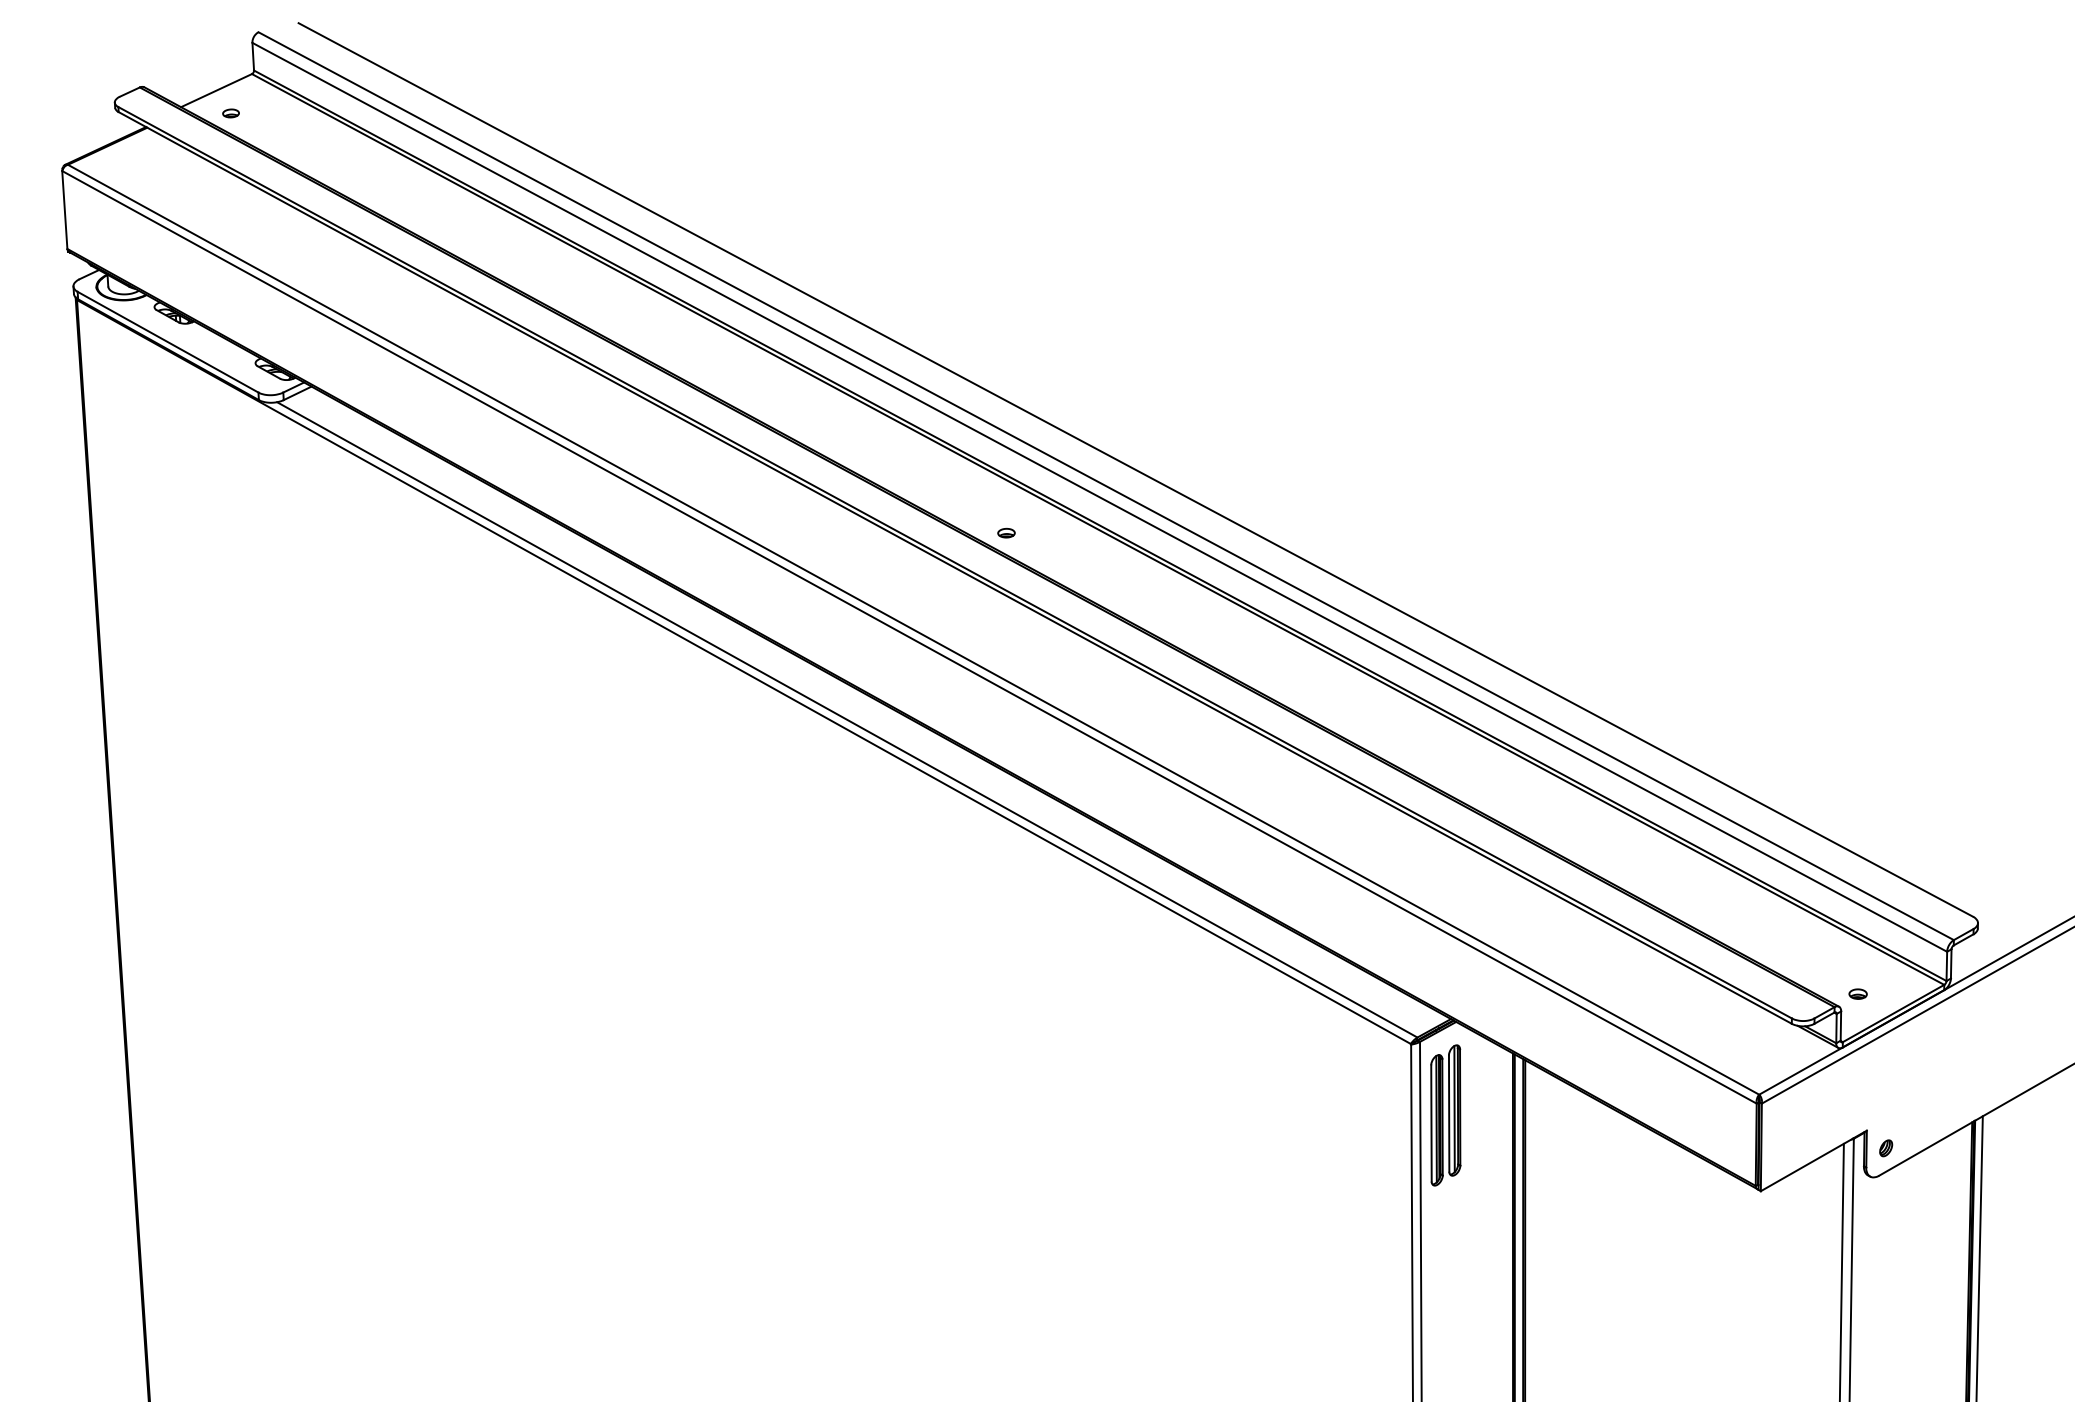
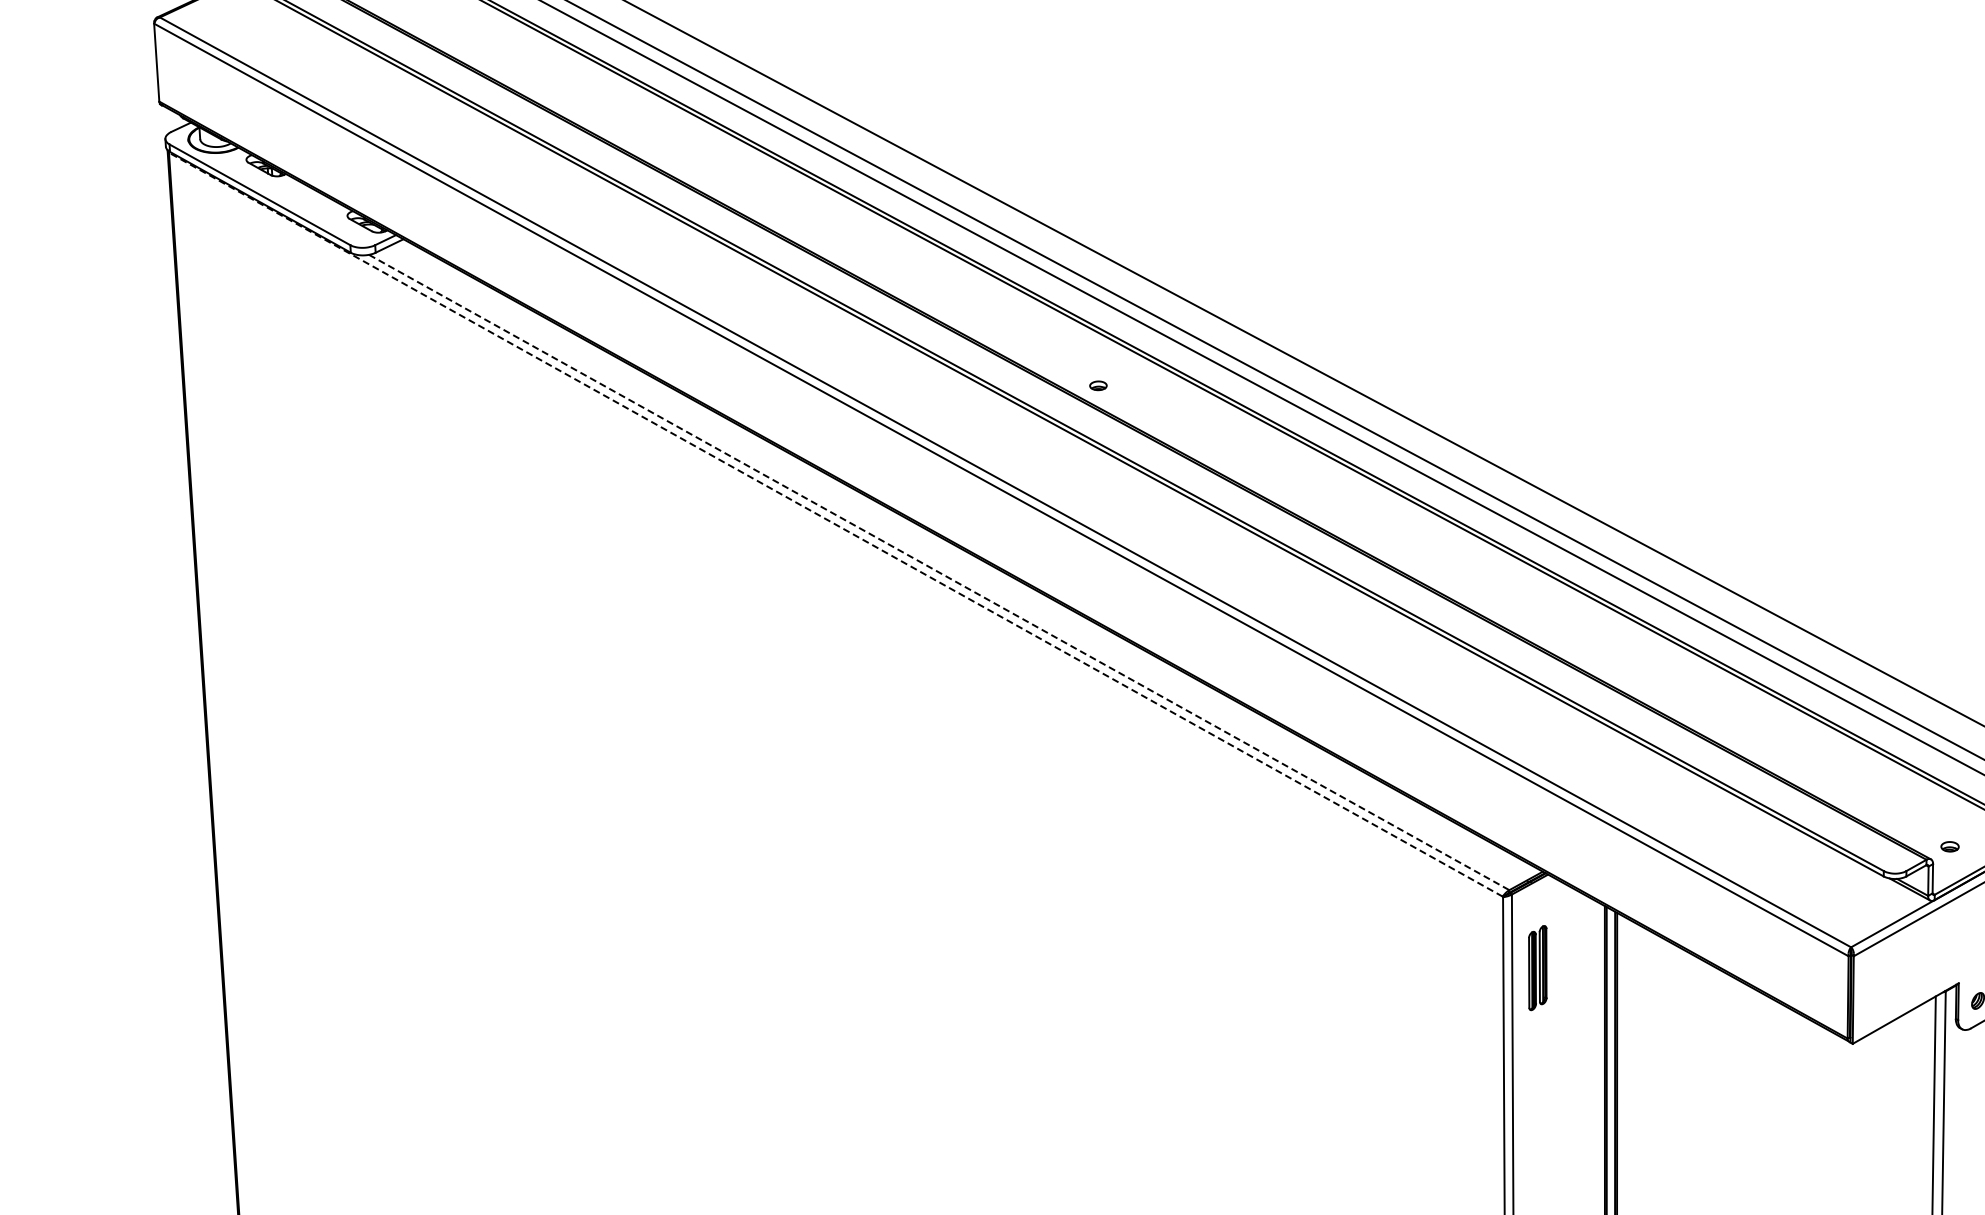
line: (743, 671) -> (835, 524), solid -> dashed
line: (847, 719) -> (939, 572), solid -> dashed
part: (1445, 1115) -> (1537, 968), size x0.6

